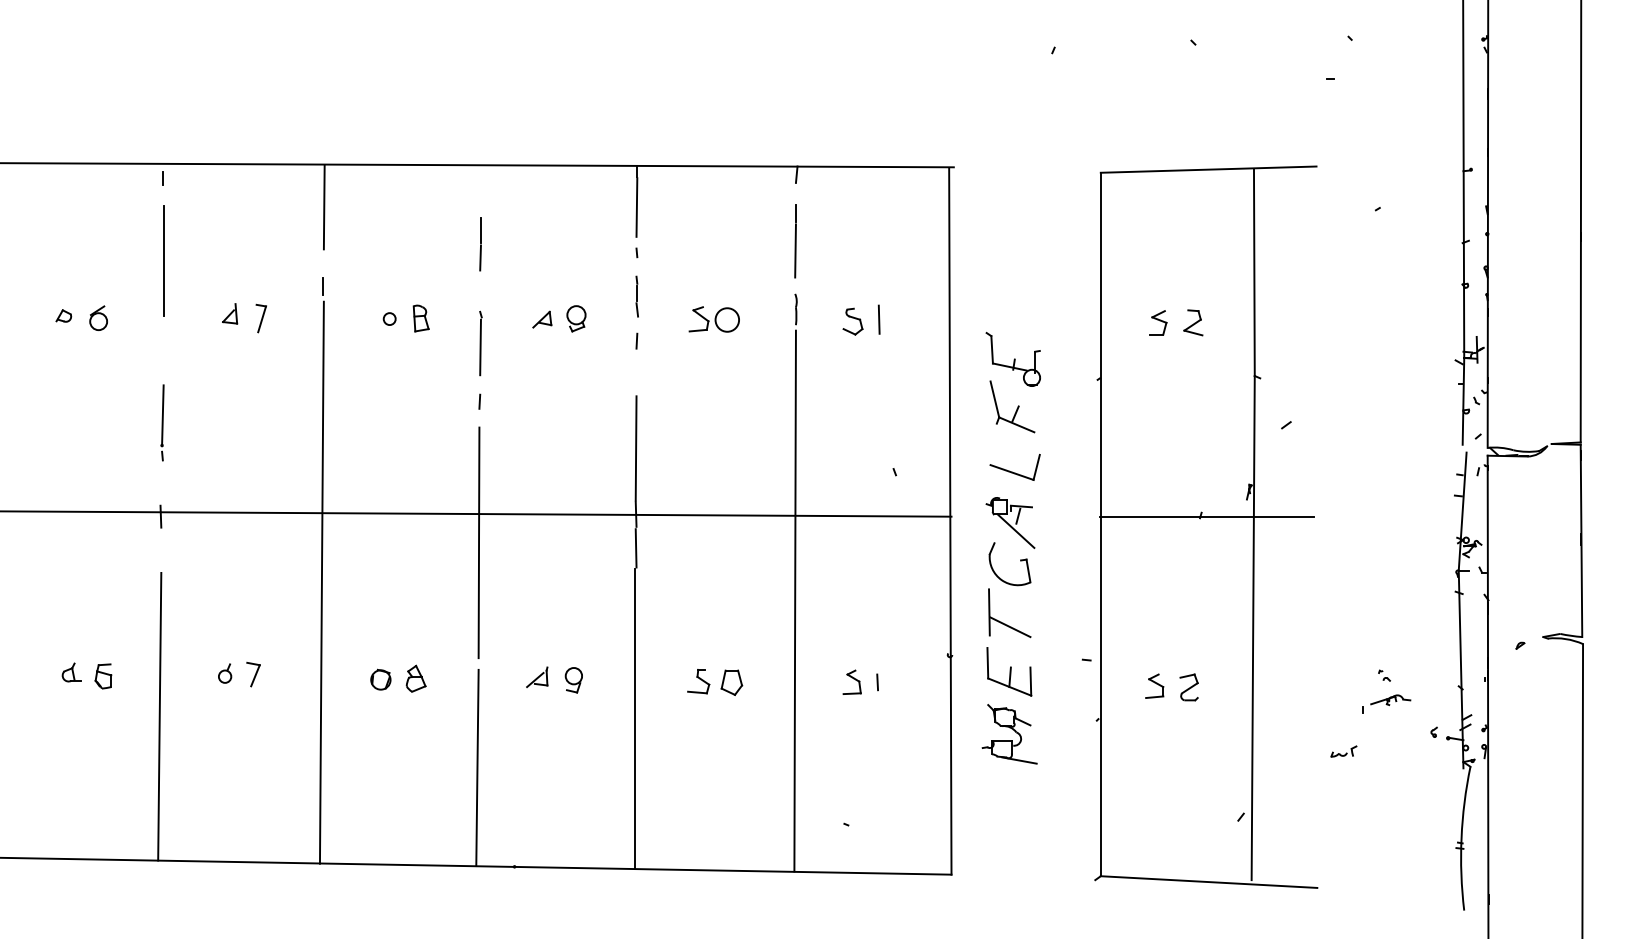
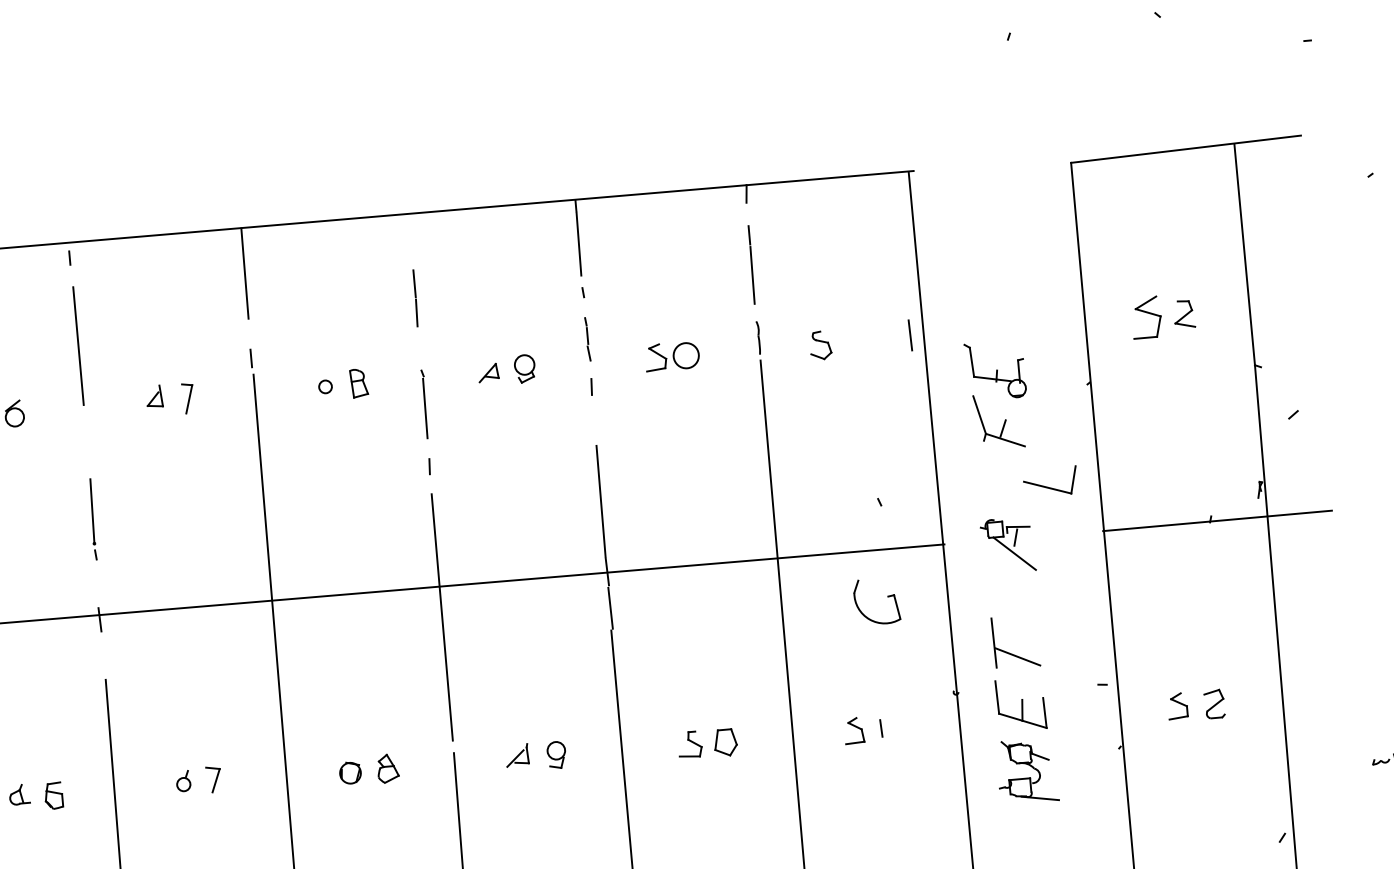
line: (878, 319) -> (909, 335), moved
part: (1158, 322) -> (1147, 317), size x1.6
part: (1014, 467) -> (1049, 482), moved
part: (1020, 561) -> (887, 597), moved

